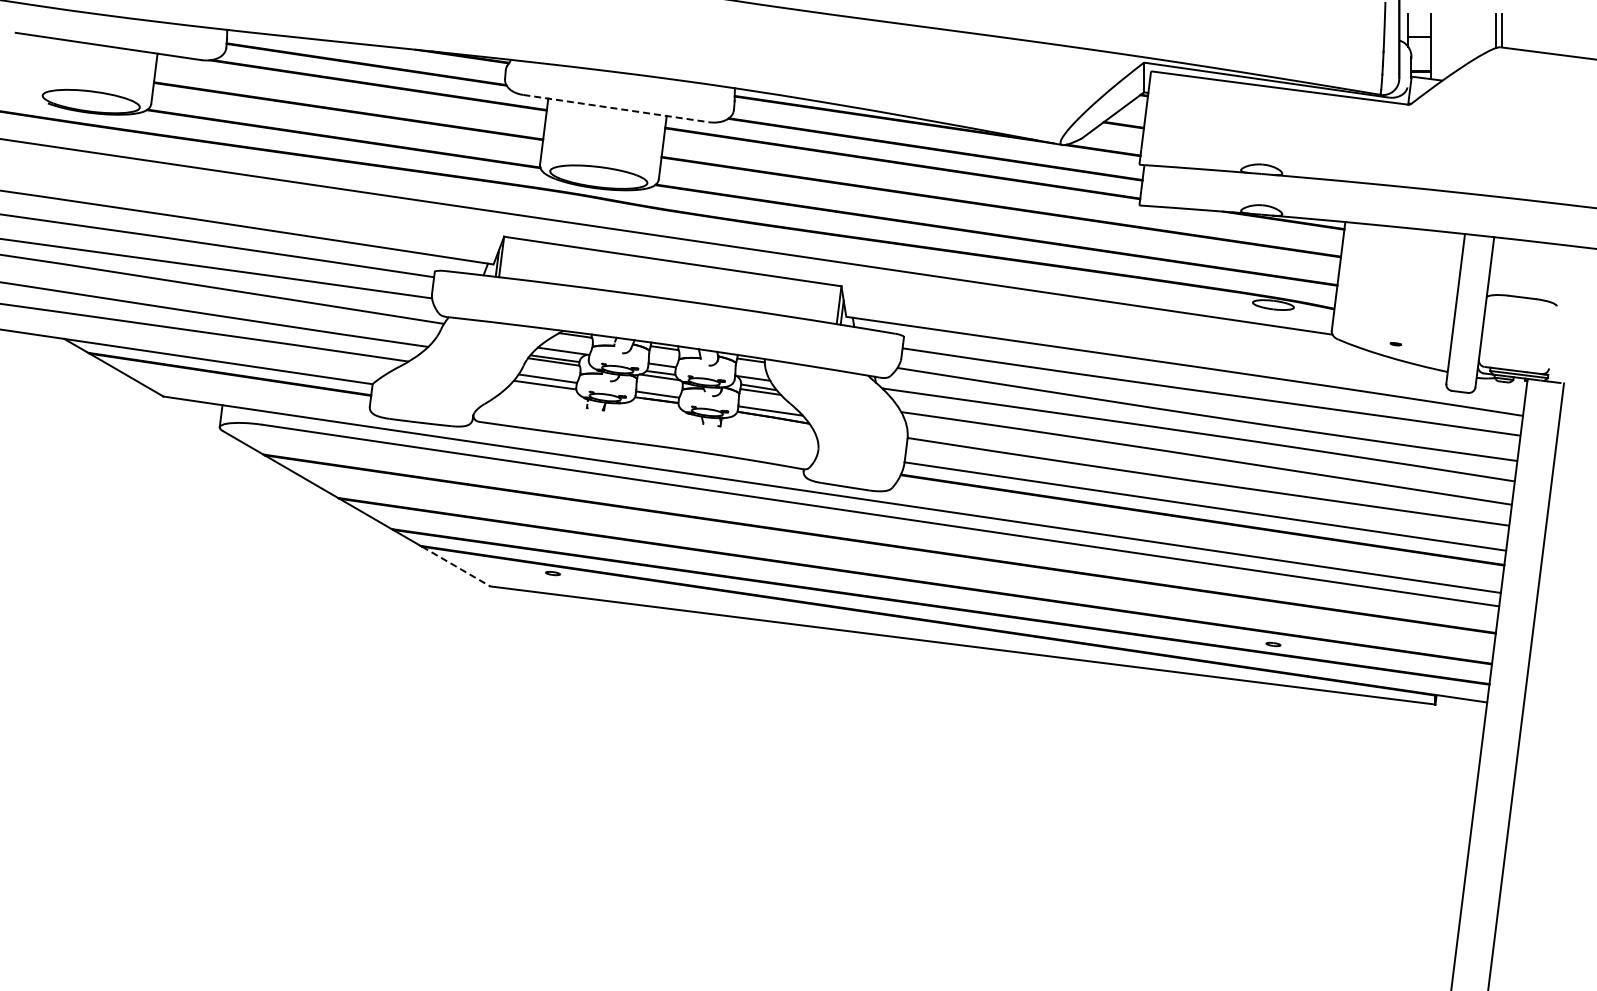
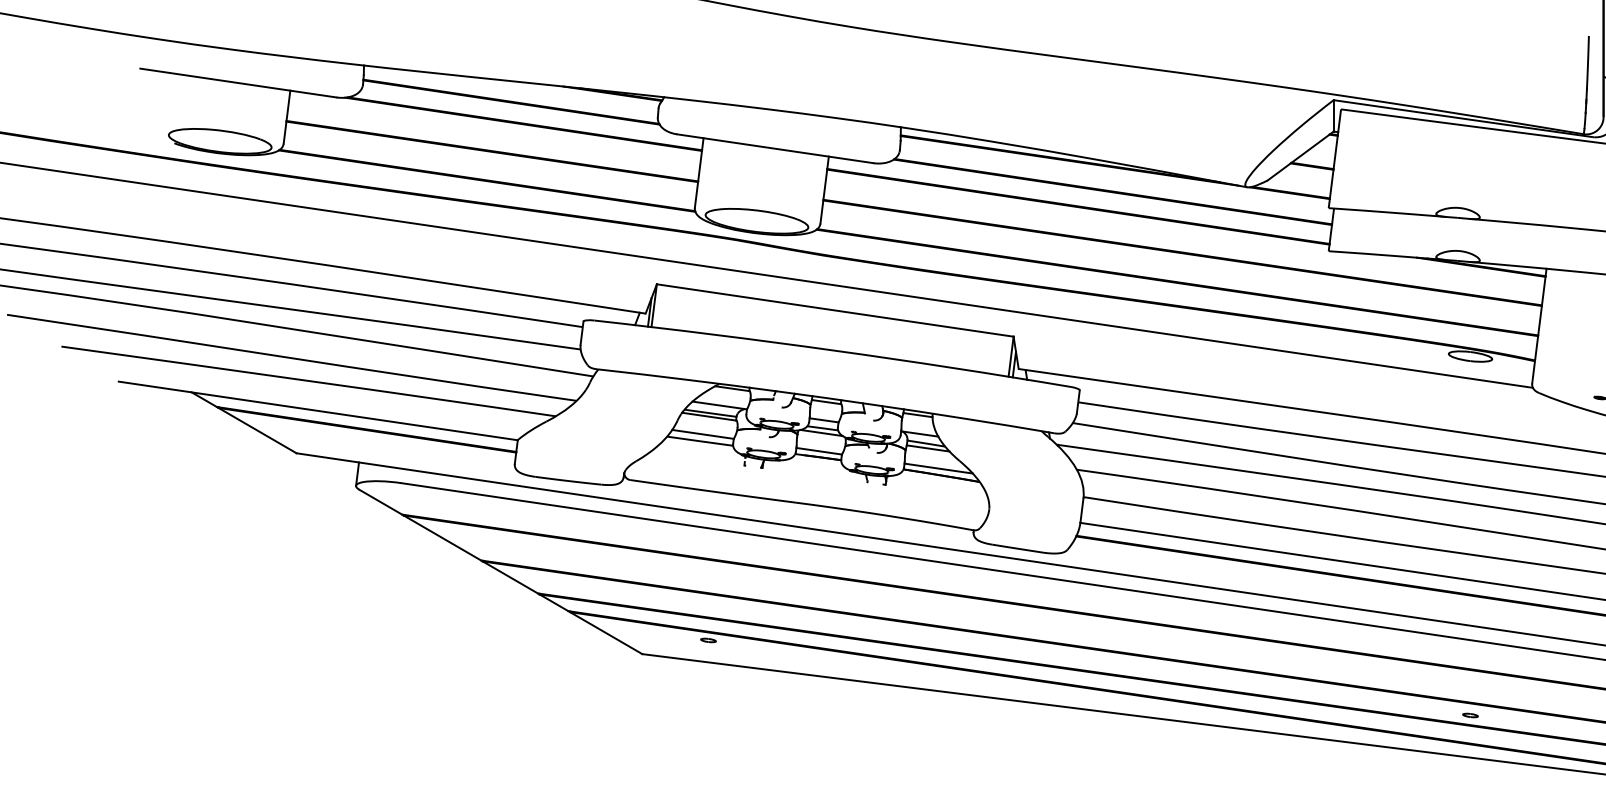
line: (616, 108) -> (775, 148), dashed -> solid
line: (456, 566) -> (606, 633), dashed -> solid

